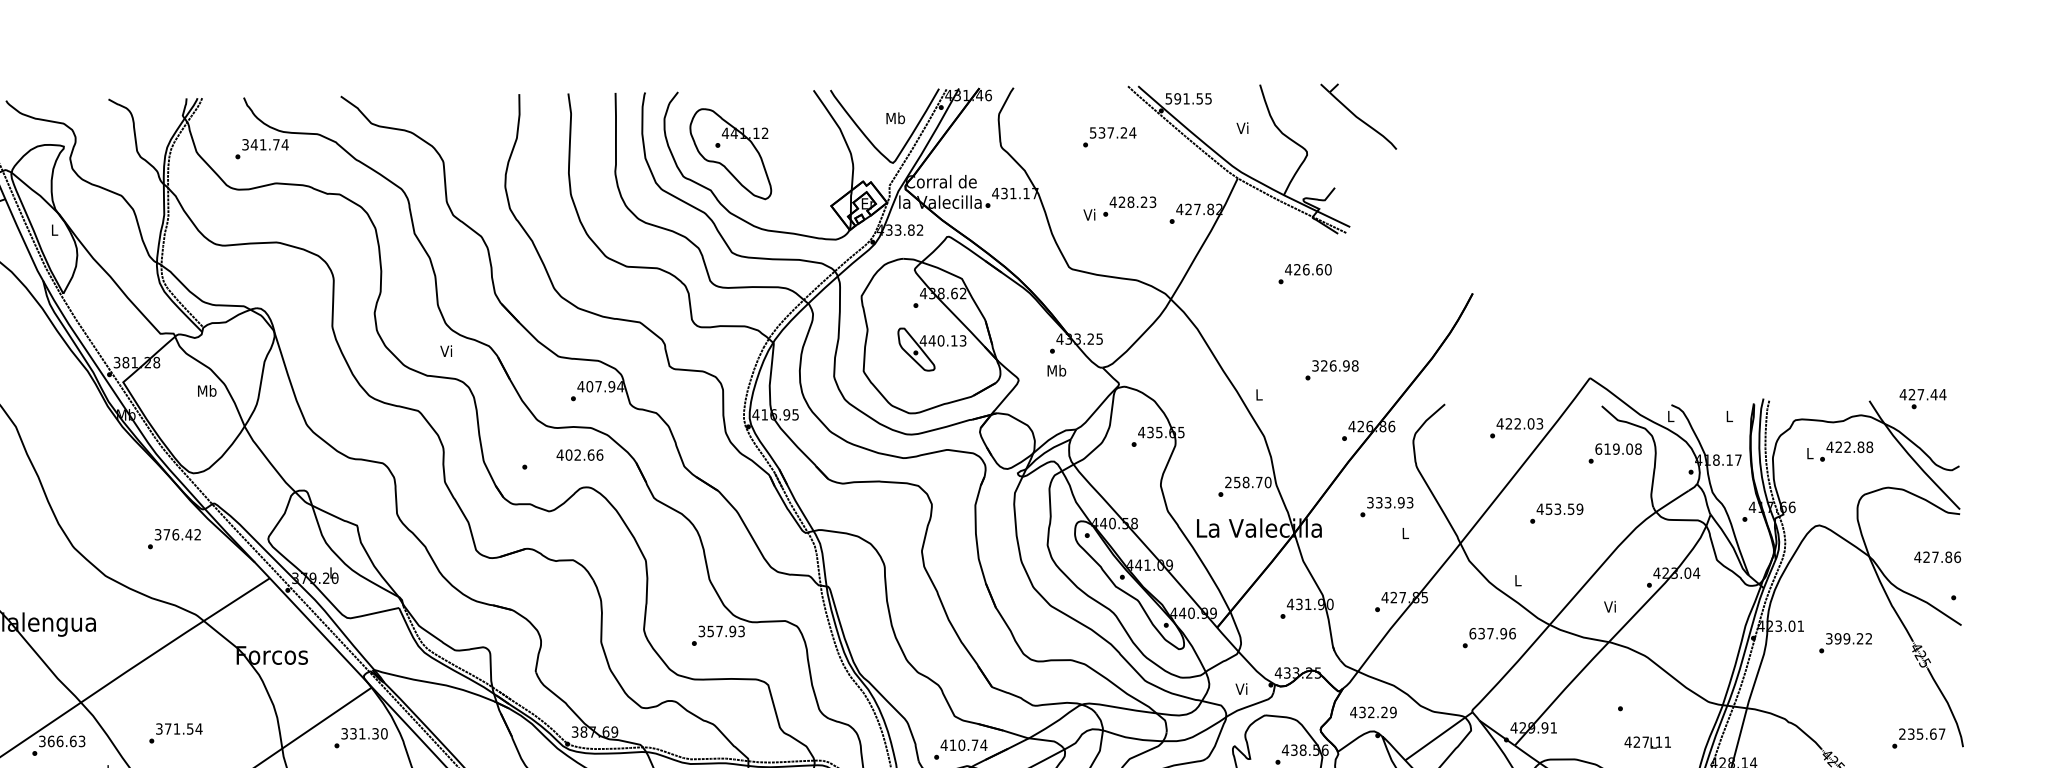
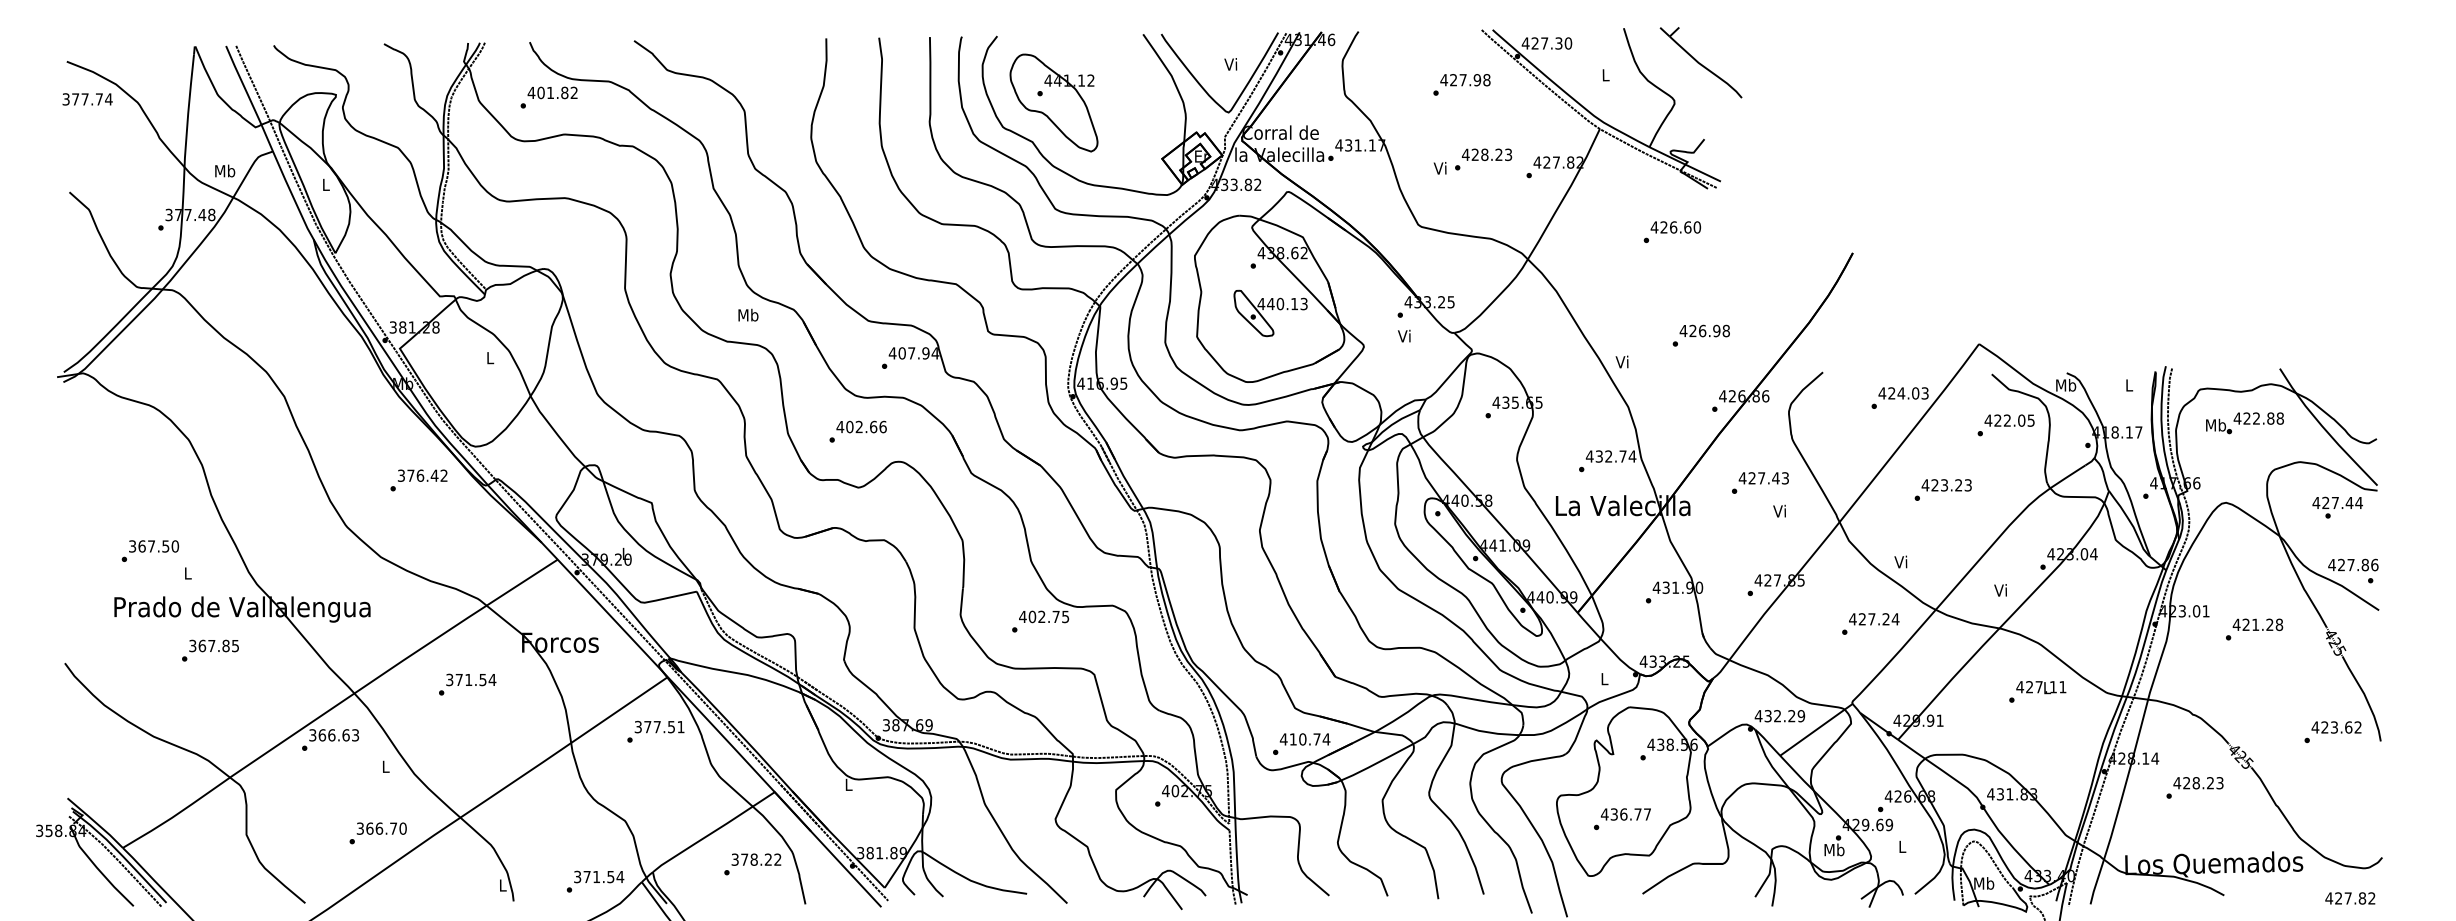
text: (1188, 98) -> (1546, 43), 591.55 -> 427.30
part: (1358, 116) -> (1700, 62), moved
text: (895, 118) -> (1231, 64), Mb -> Vi
text: (1242, 127) -> (1604, 74), Vi -> L
text: (1112, 133) -> (1465, 80), 537.24 -> 427.98
text: (264, 144) -> (552, 92), 341.74 -> 401.82
text: (447, 350) -> (748, 314), Vi -> Mb
text: (1315, 365) -> (1683, 330), 326.98 -> 426.98
text: (1057, 370) -> (1405, 335), Mb -> Vi
text: (207, 390) -> (490, 357), Mb -> L
text: (1257, 394) -> (1621, 361), L -> Vi
text: (1922, 398) -> (2337, 507), moved
text: (1671, 416) -> (2066, 385), L -> Mb
text: (1517, 423) -> (1901, 393), 422.03 -> 424.03
text: (1618, 449) -> (2009, 420), 619.08 -> 422.05
text: (1810, 452) -> (2216, 424), L -> Mb
text: (579, 454) -> (861, 426), moved
text: (1247, 482) -> (1610, 456), 258.70 -> 432.74
text: (1385, 502) -> (1758, 478), 333.93 -> 427.43
text: (1564, 509) -> (1951, 485), 453.59 -> 423.23
text: (1404, 532) -> (1779, 510), L -> Vi
text: (173, 539) -> (418, 480), moved
text: (1937, 556) -> (2353, 564), moved
text: (1517, 579) -> (1900, 561), L -> Vi
text: (721, 631) -> (1044, 616), 357.93 -> 402.75
text: (1492, 633) -> (1874, 619), 637.96 -> 427.24
text: (1848, 638) -> (2257, 624), 399.22 -> 421.28
text: (1241, 688) -> (1603, 678), Vi -> L
text: (1373, 712) -> (1779, 716), moved
text: (175, 733) -> (467, 684), moved
text: (369, 733) -> (664, 726), 331.30 -> 377.51
text: (1921, 734) -> (2336, 727), 235.67 -> 423.62
text: (1647, 742) -> (2041, 687), moved

